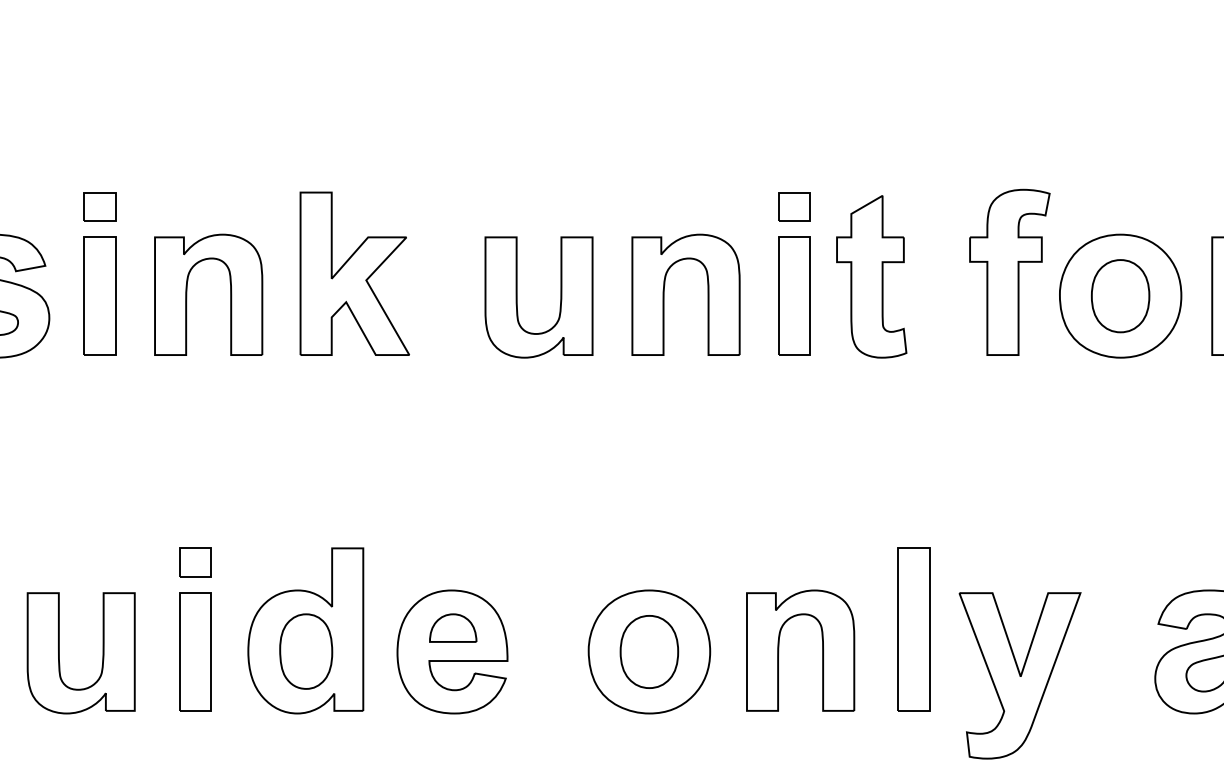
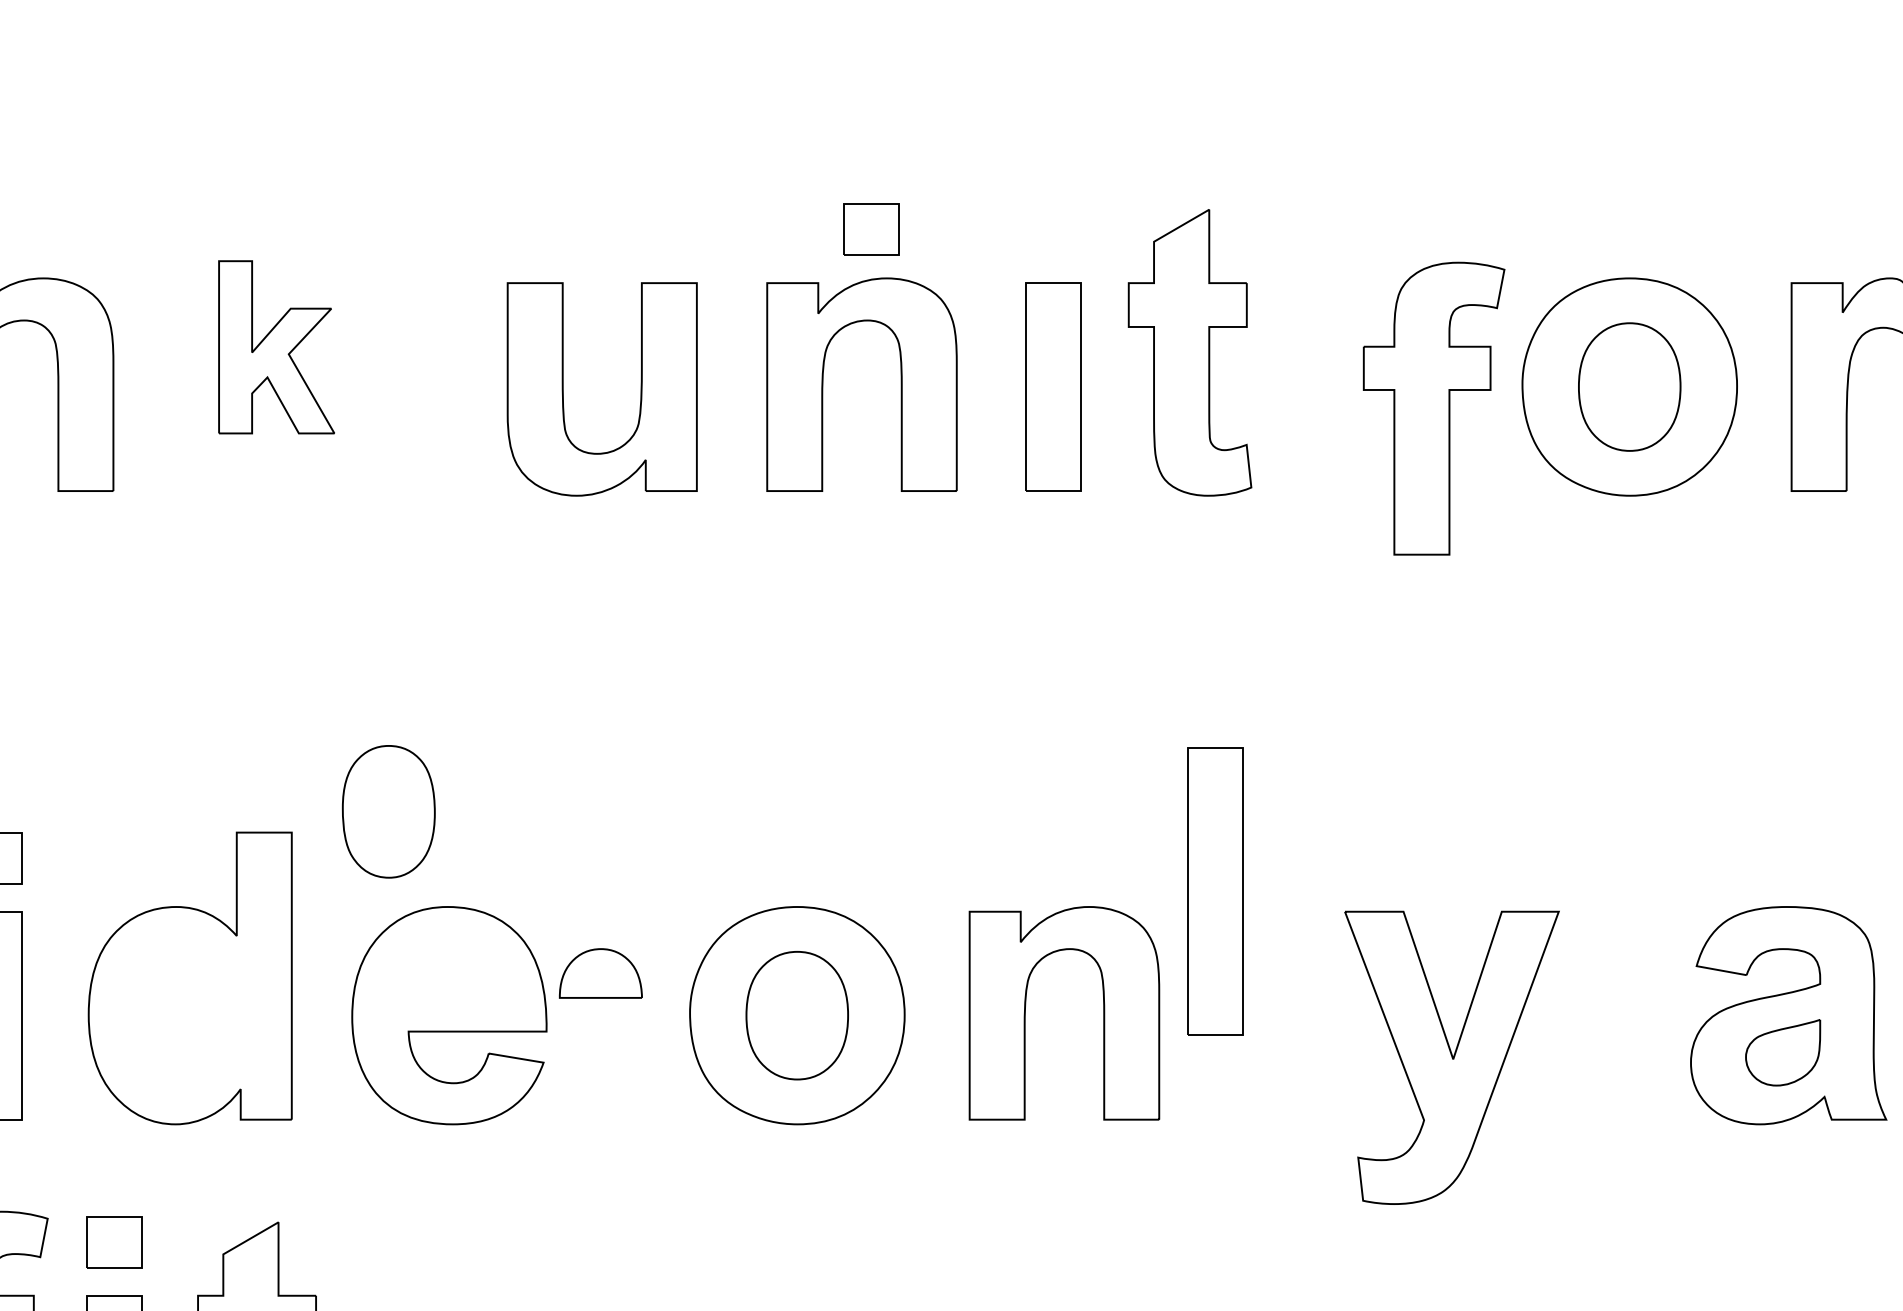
part: (794, 206) -> (871, 228), moved
part: (1009, 271) -> (1433, 407), moved
part: (354, 273) -> (276, 346), size x0.6
part: (453, 627) -> (601, 972), moved
part: (913, 629) -> (1214, 891), moved
part: (306, 651) -> (389, 811), moved

